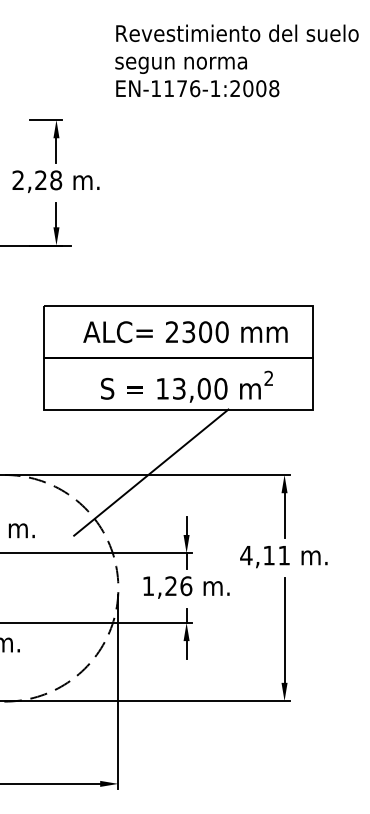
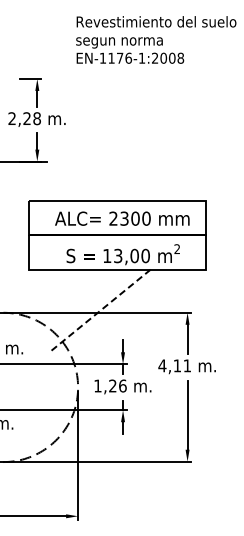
line: (150, 473) -> (99, 311), solid -> dashed

